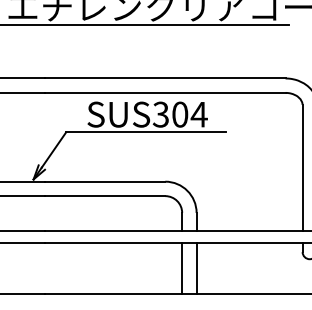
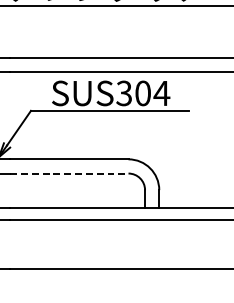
line: (105, 196) -> (69, 173), solid -> dashed
line: (182, 268) -> (145, 244), removed
line: (196, 268) -> (159, 244), removed

